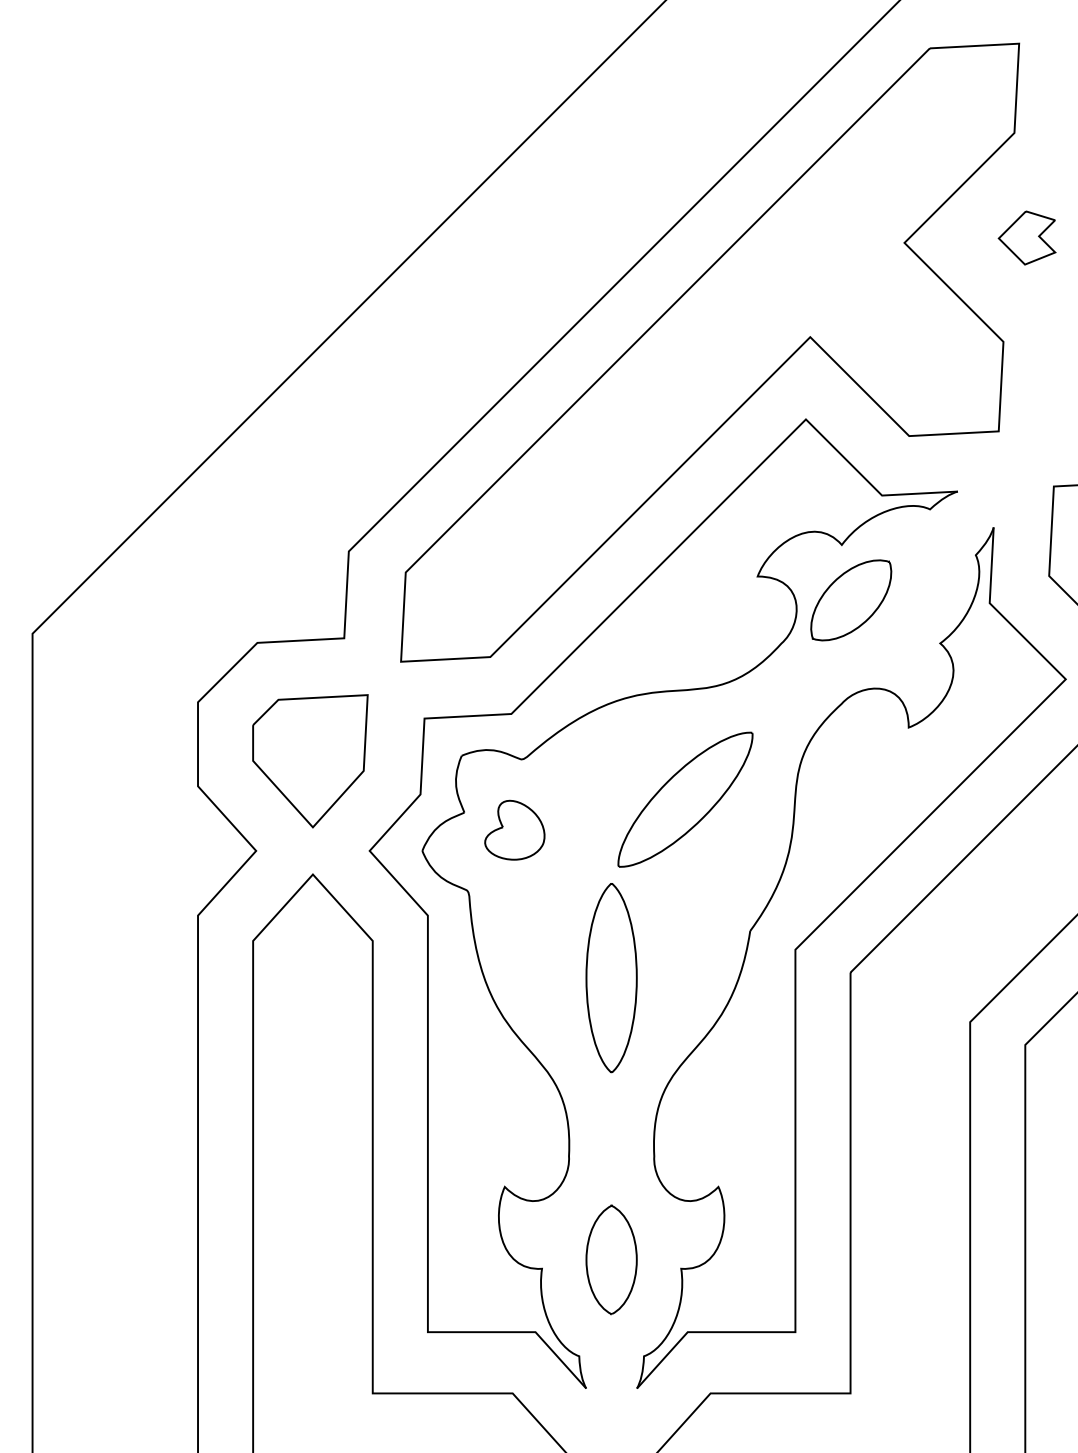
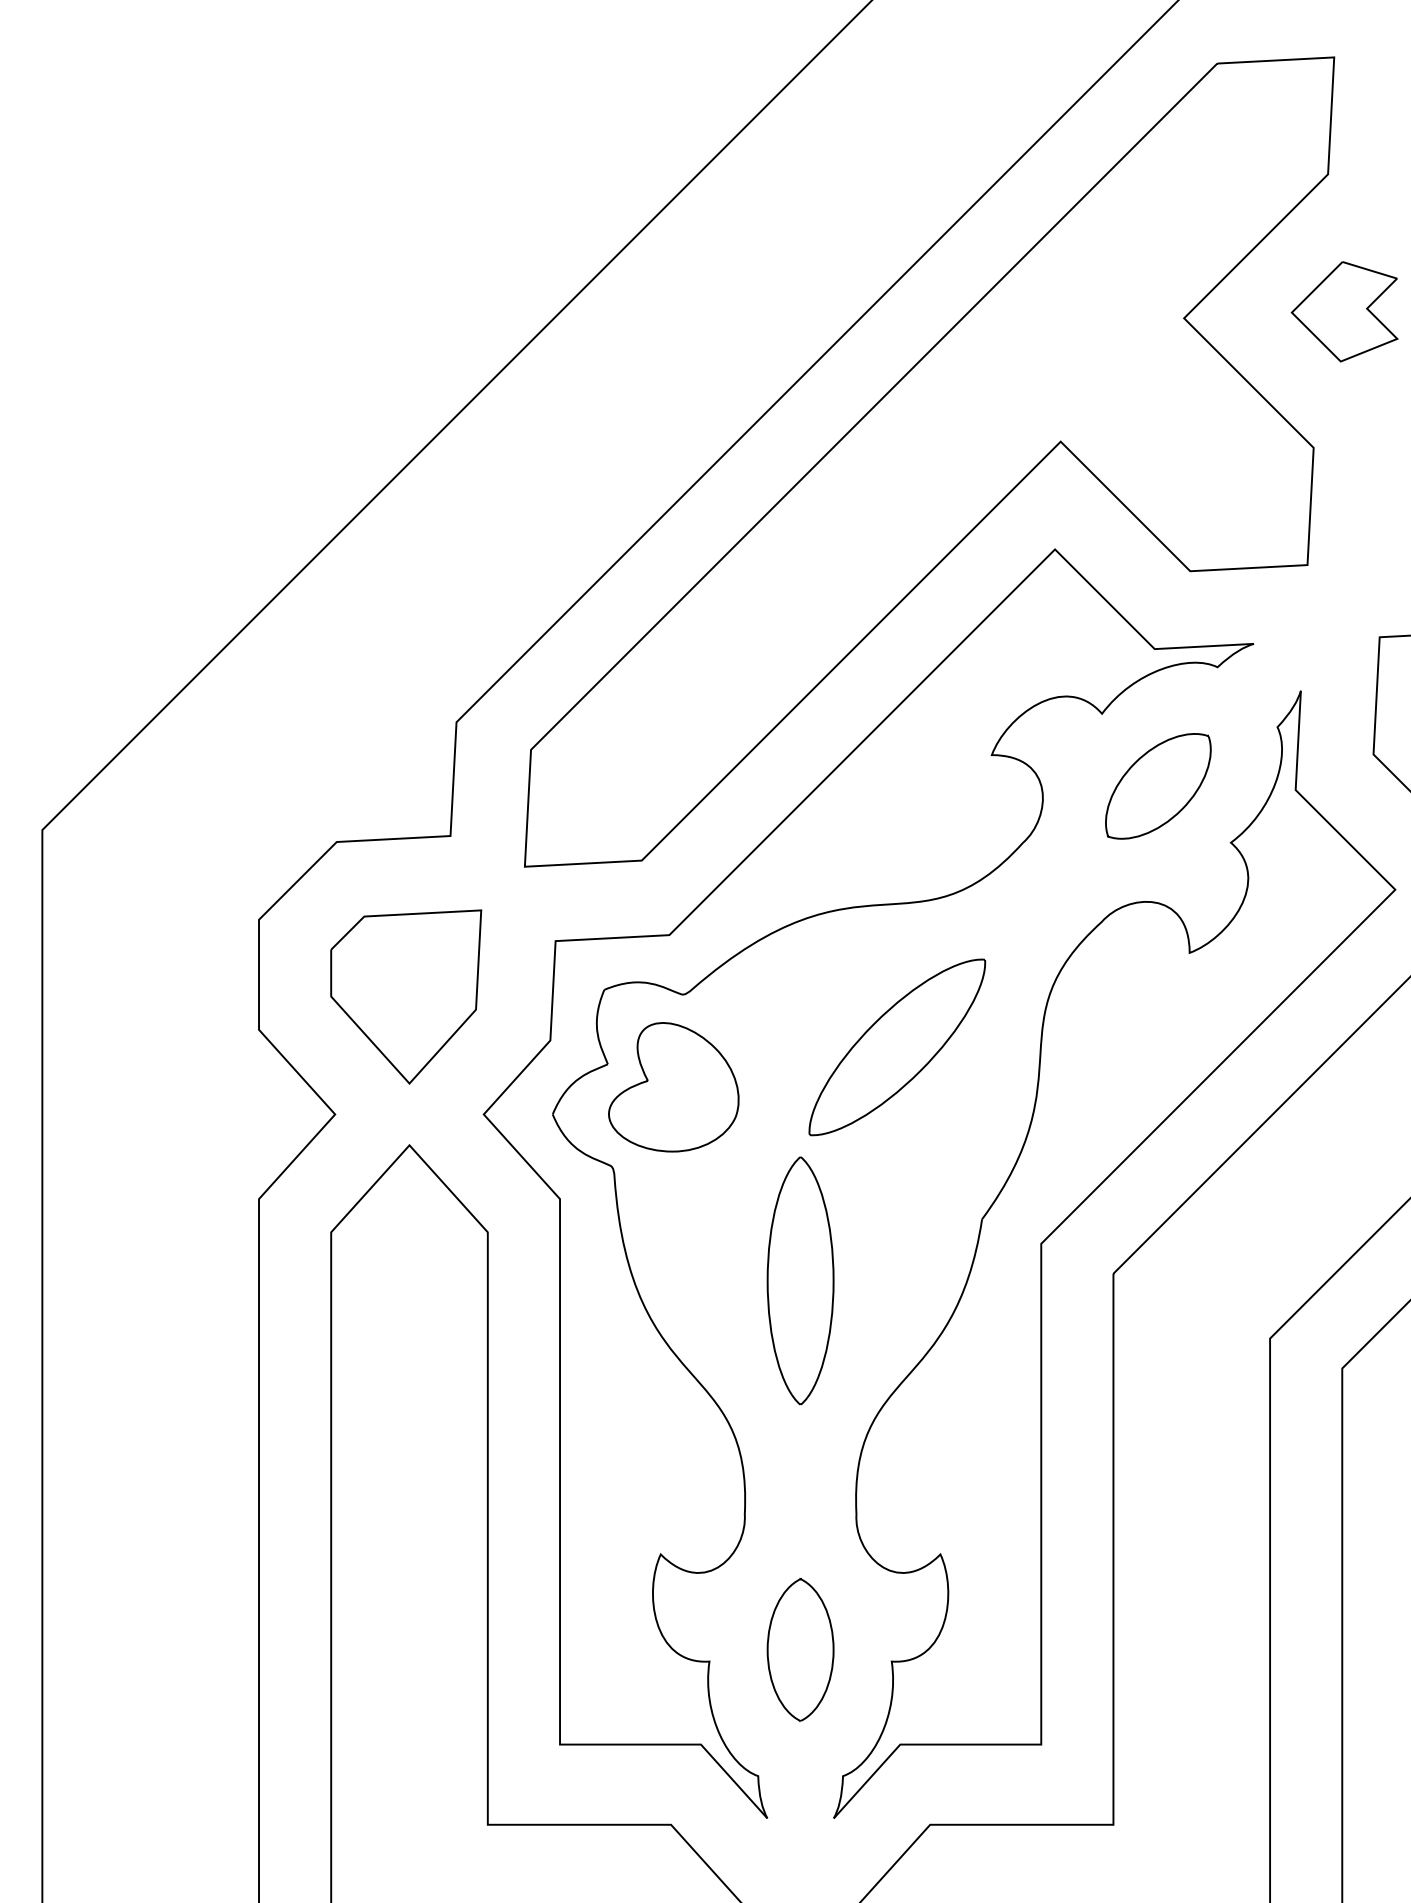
part: (1027, 237) -> (1344, 311), size x1.43
part: (851, 600) -> (1158, 786), moved
part: (514, 830) -> (673, 1087), size x1.67

